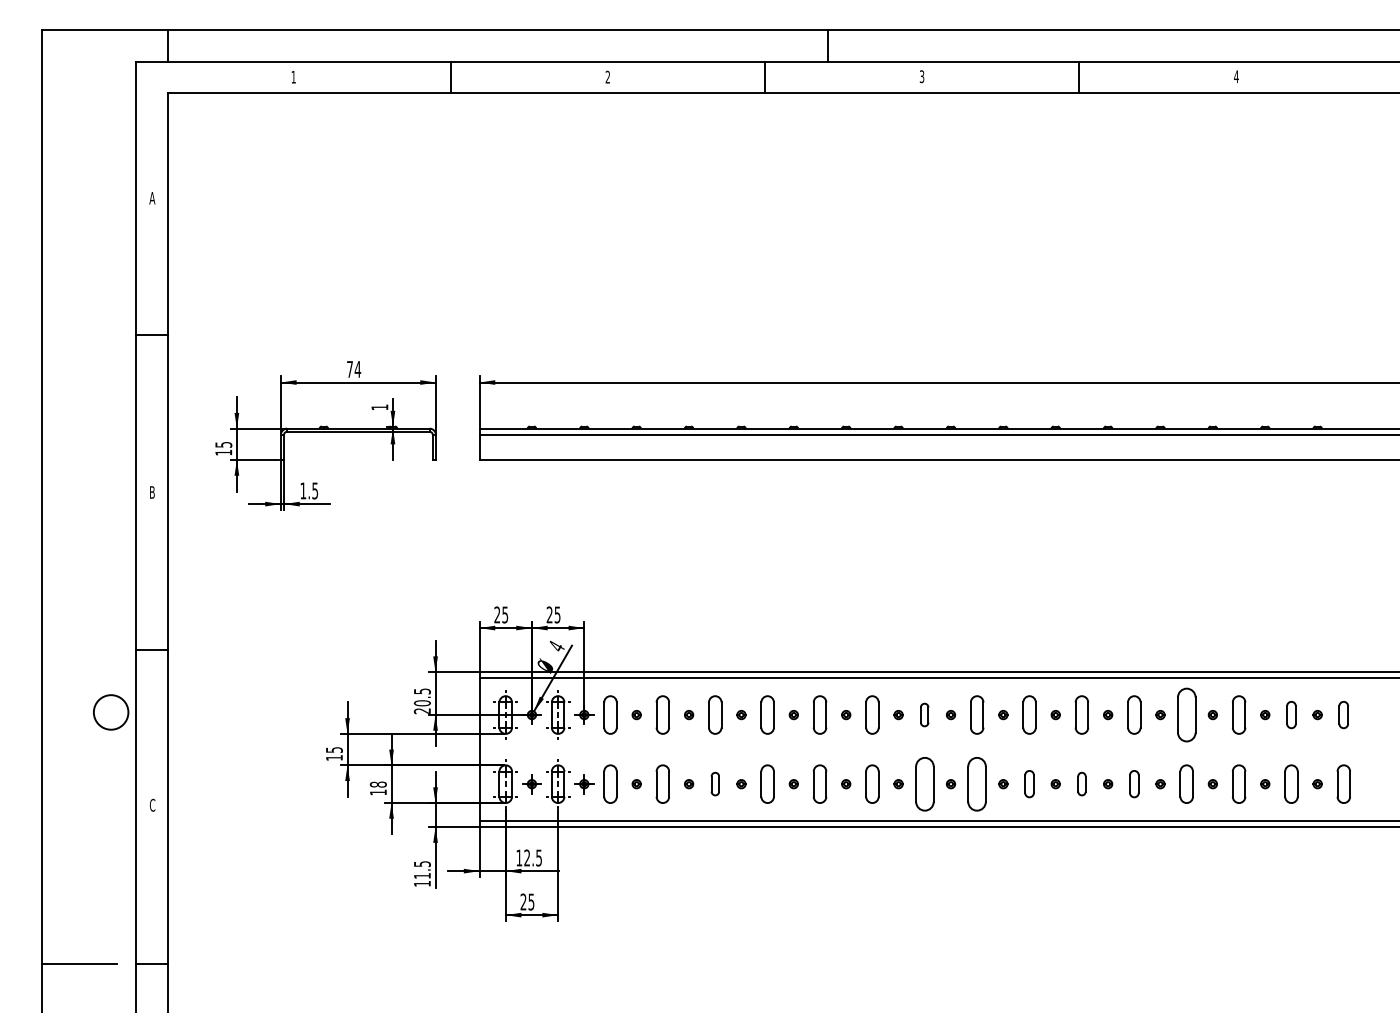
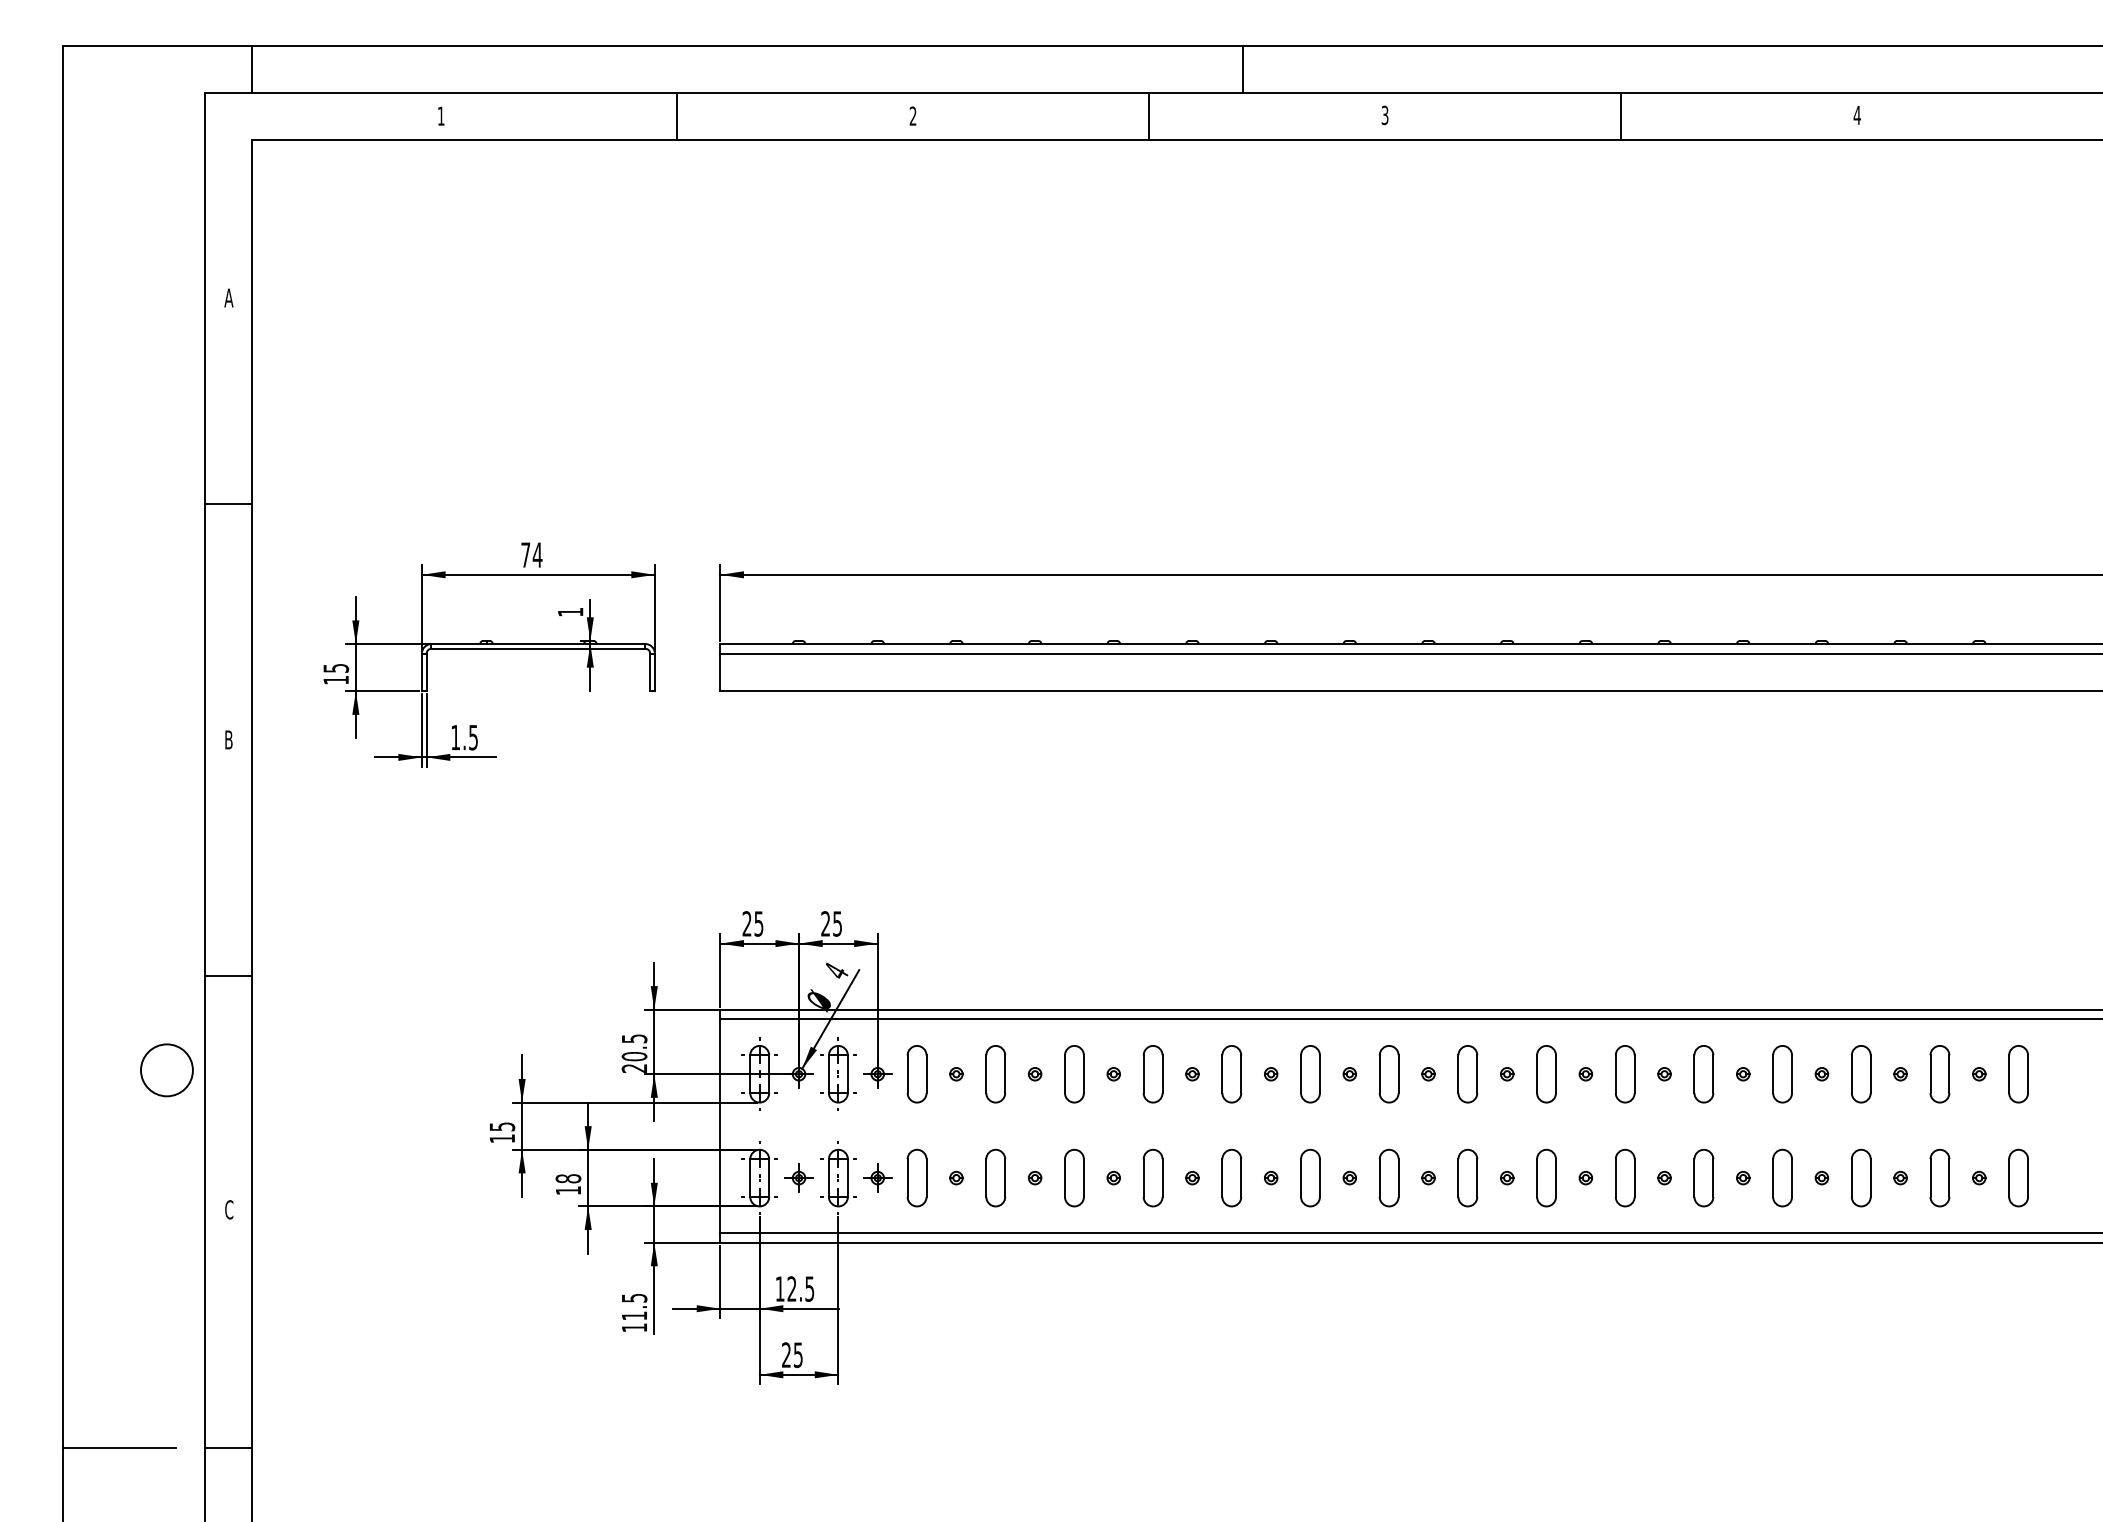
part: (924, 714) -> (1388, 1073), size x1.67
part: (1186, 714) -> (1782, 1073), size x0.71
part: (1291, 714) -> (1939, 1073), size x1.43
part: (1343, 714) -> (2018, 1073), size x1.43
part: (715, 783) -> (1074, 1177), size x1.67
part: (924, 783) -> (1388, 1177), size x0.71
part: (977, 783) -> (1468, 1177), size x0.71
part: (1029, 783) -> (1546, 1177), size x1.43
part: (1081, 783) -> (1624, 1177), size x1.67
part: (1134, 783) -> (1704, 1177), size x1.43

